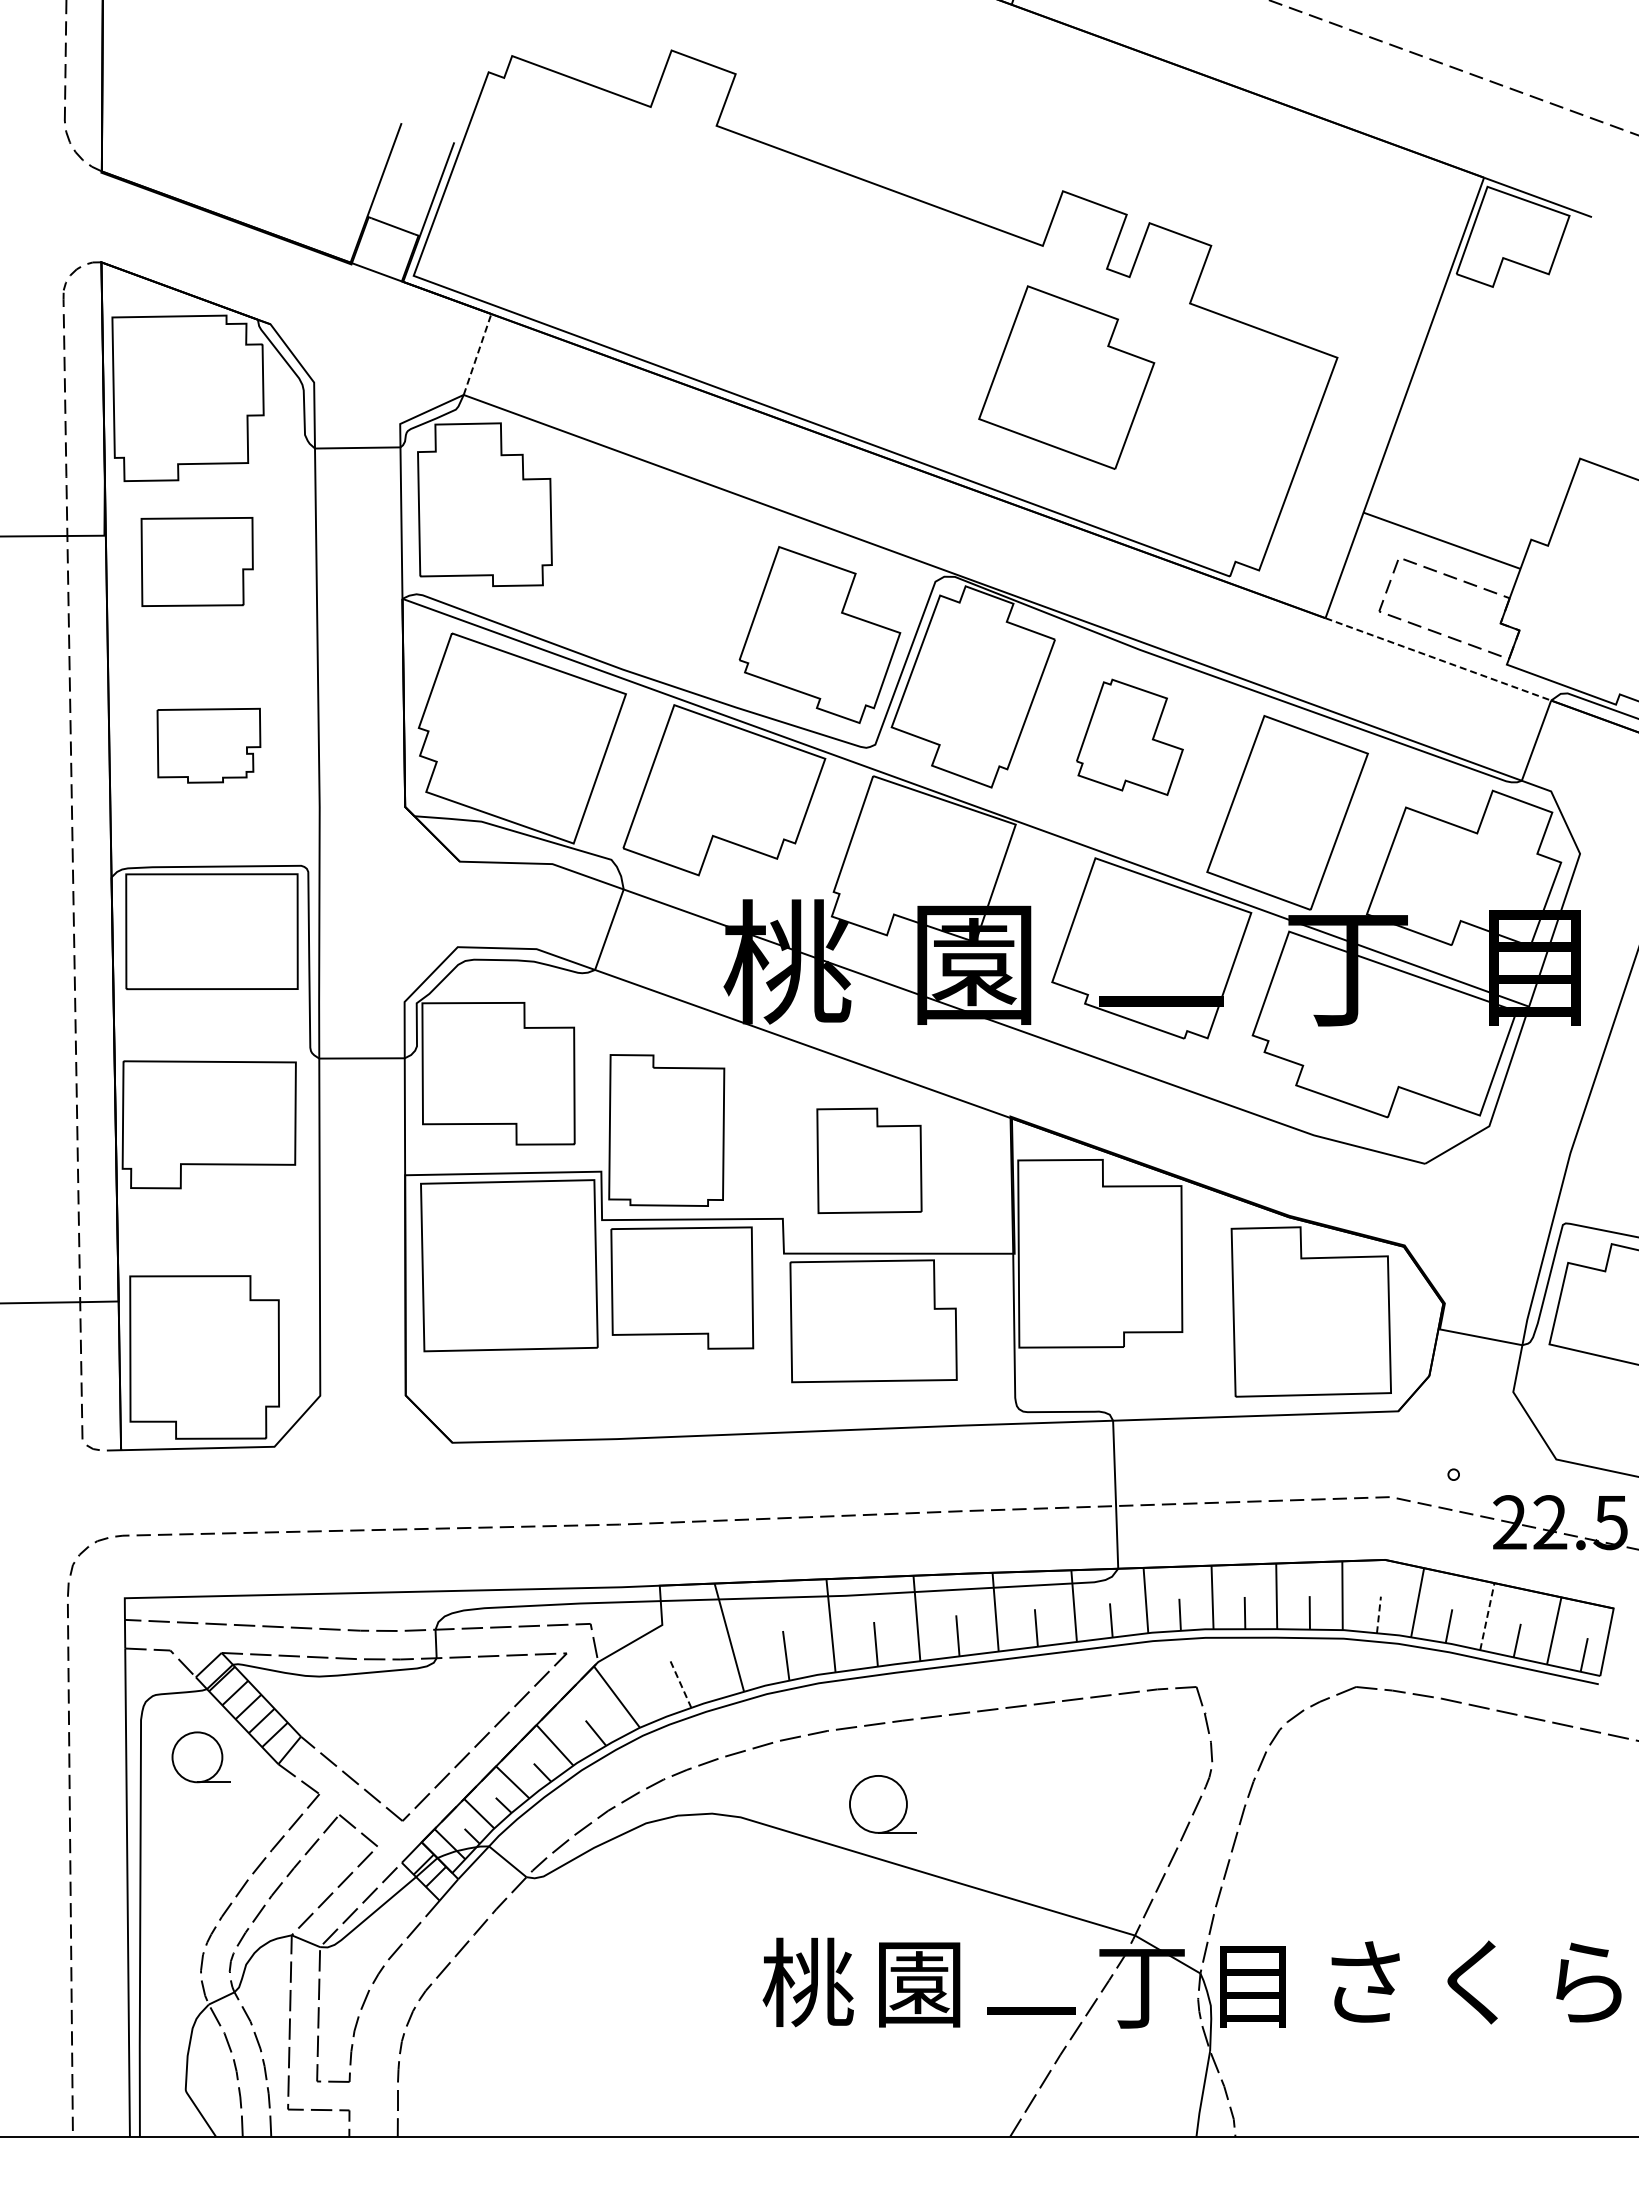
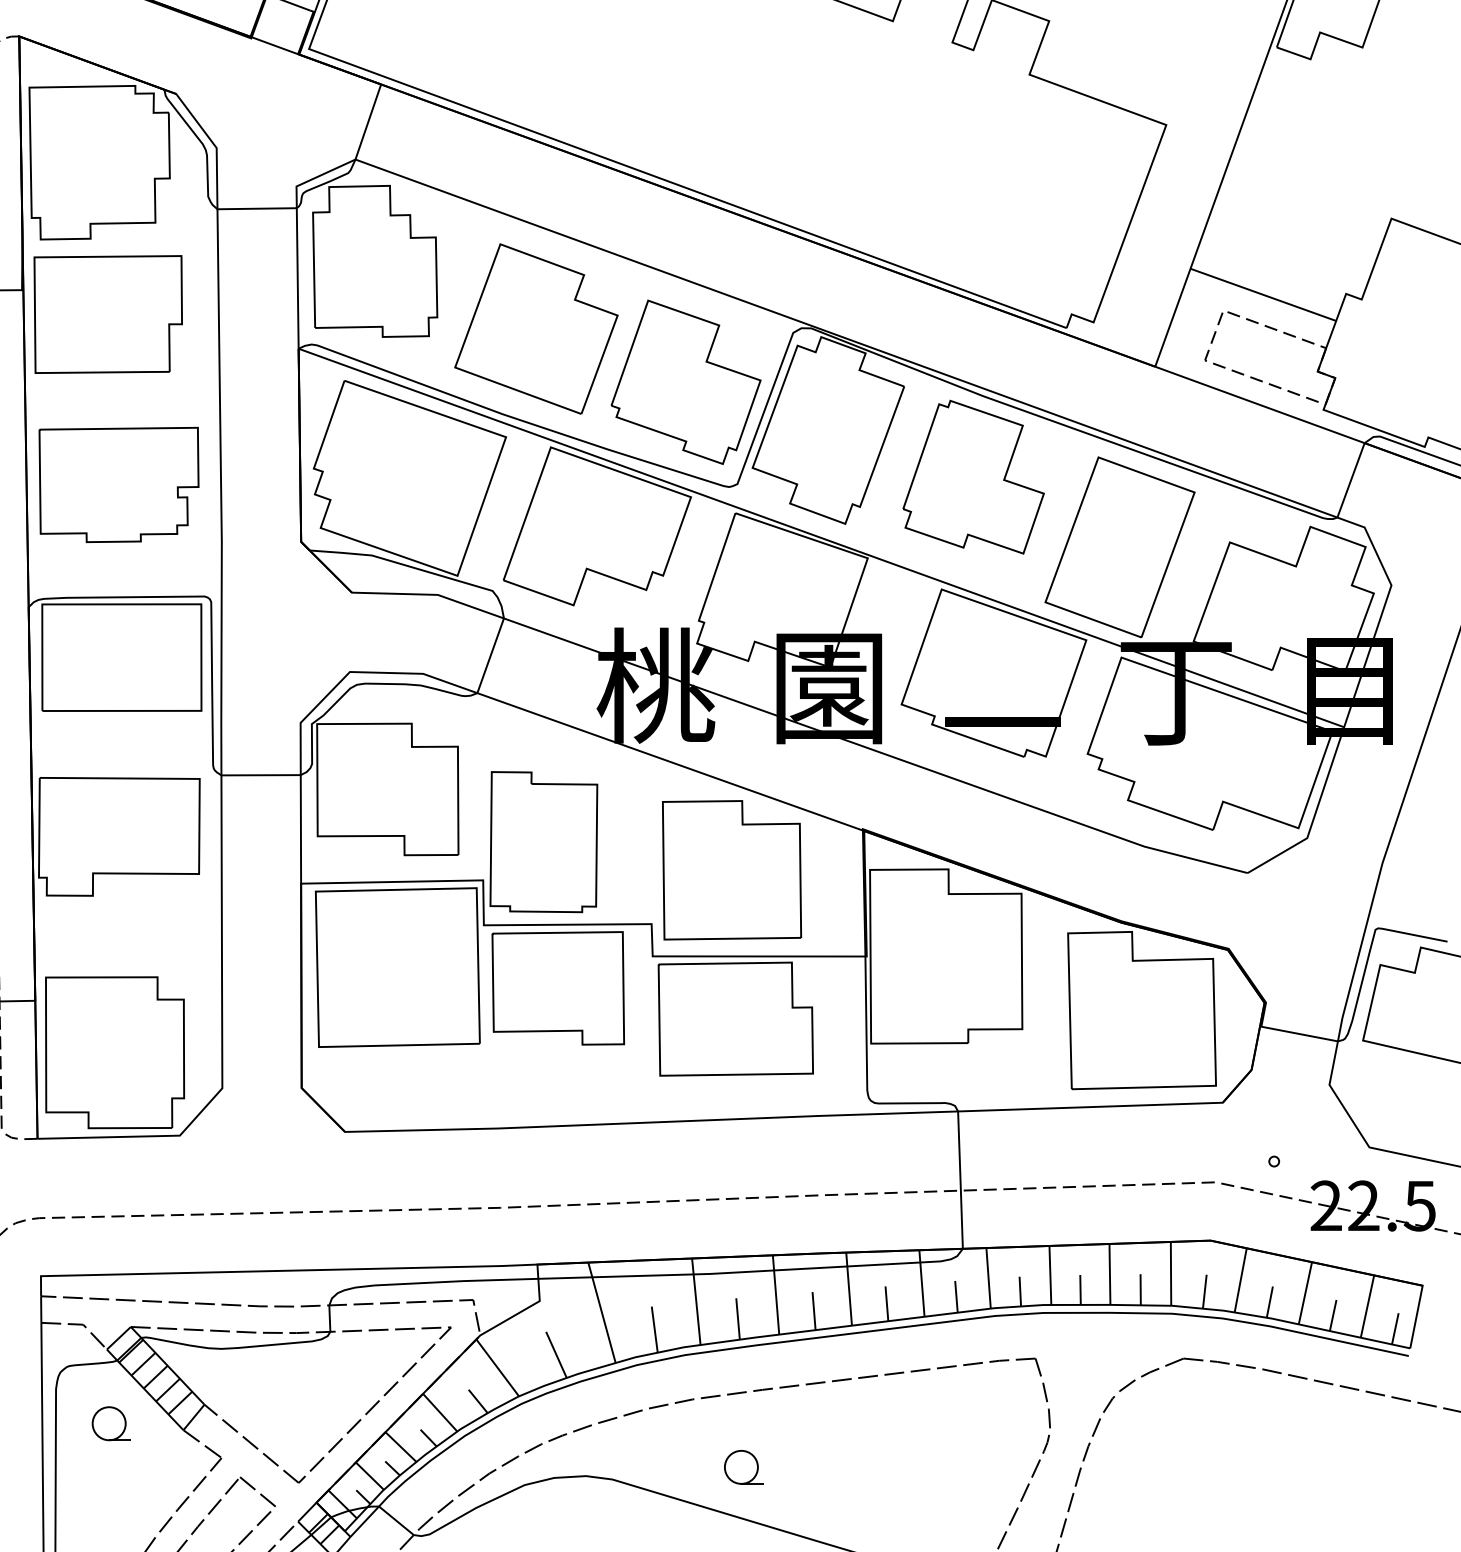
line: (477, 354) -> (368, 122), dashed -> solid
part: (1066, 377) -> (536, 328), moved
part: (196, 561) -> (107, 314), size x1.43
line: (1438, 659) -> (1260, 405), dashed -> solid
part: (1129, 737) -> (973, 477), size x1.43
part: (208, 745) -> (118, 484), size x1.67
part: (869, 1160) -> (732, 869), size x1.43
line: (1379, 1614) -> (1205, 1291), dashed -> solid
line: (1487, 1616) -> (1305, 1293), dashed -> solid
line: (680, 1682) -> (556, 1354), dashed -> solid
part: (200, 1756) -> (111, 1423), size x0.71
part: (881, 1803) -> (743, 1466), size x0.62

